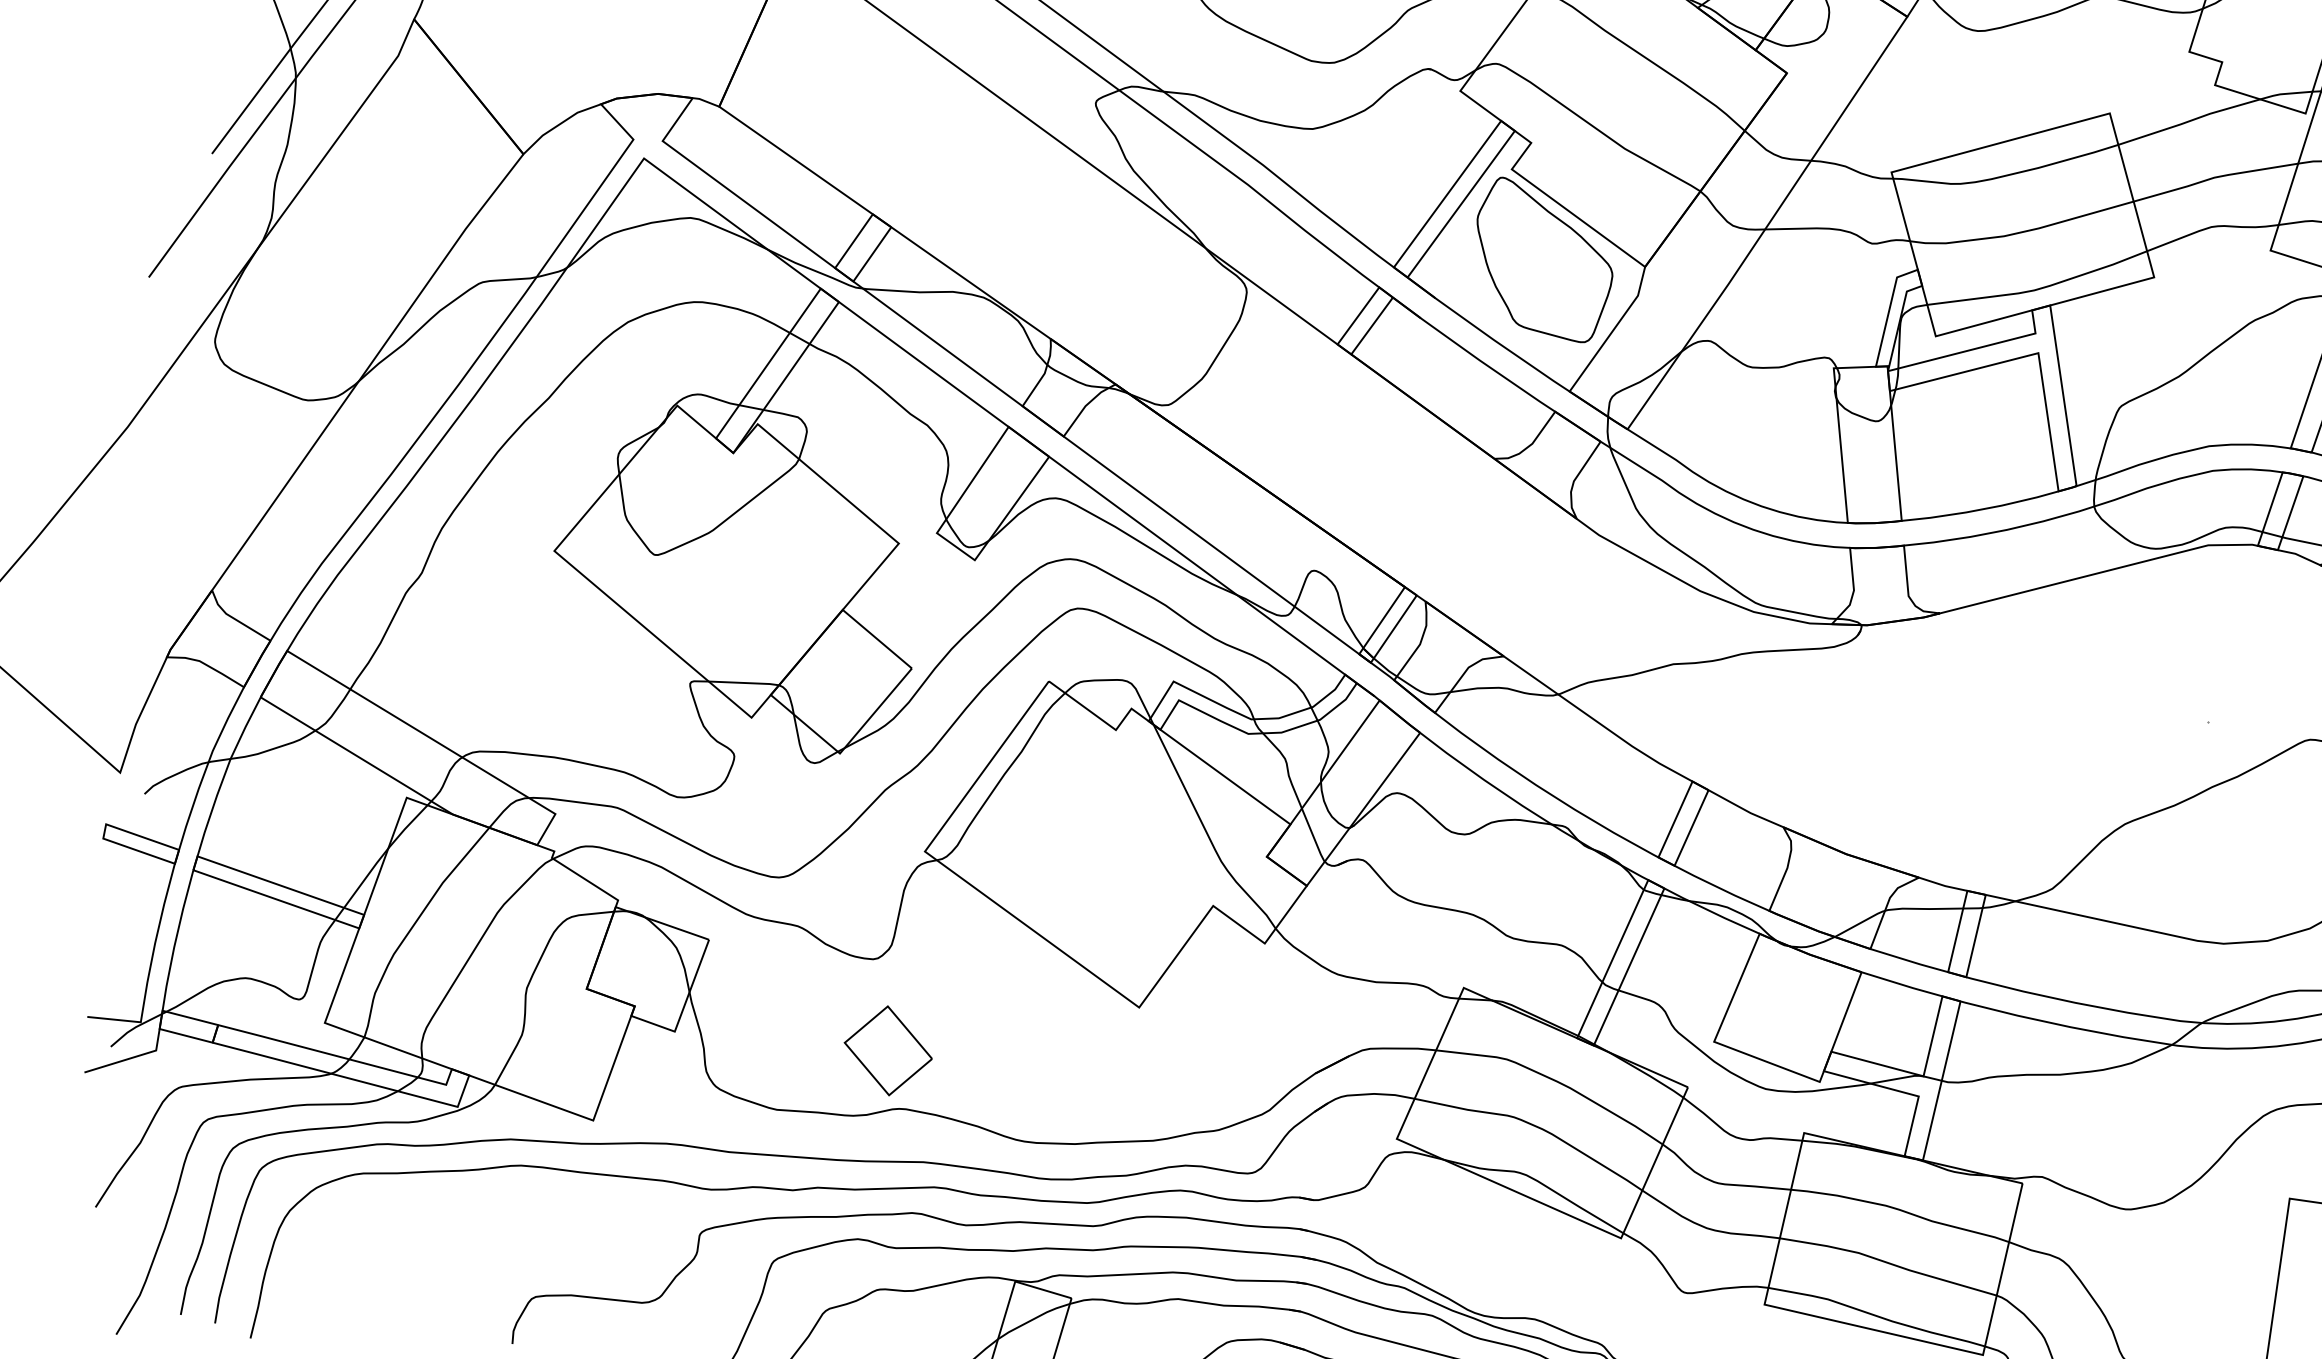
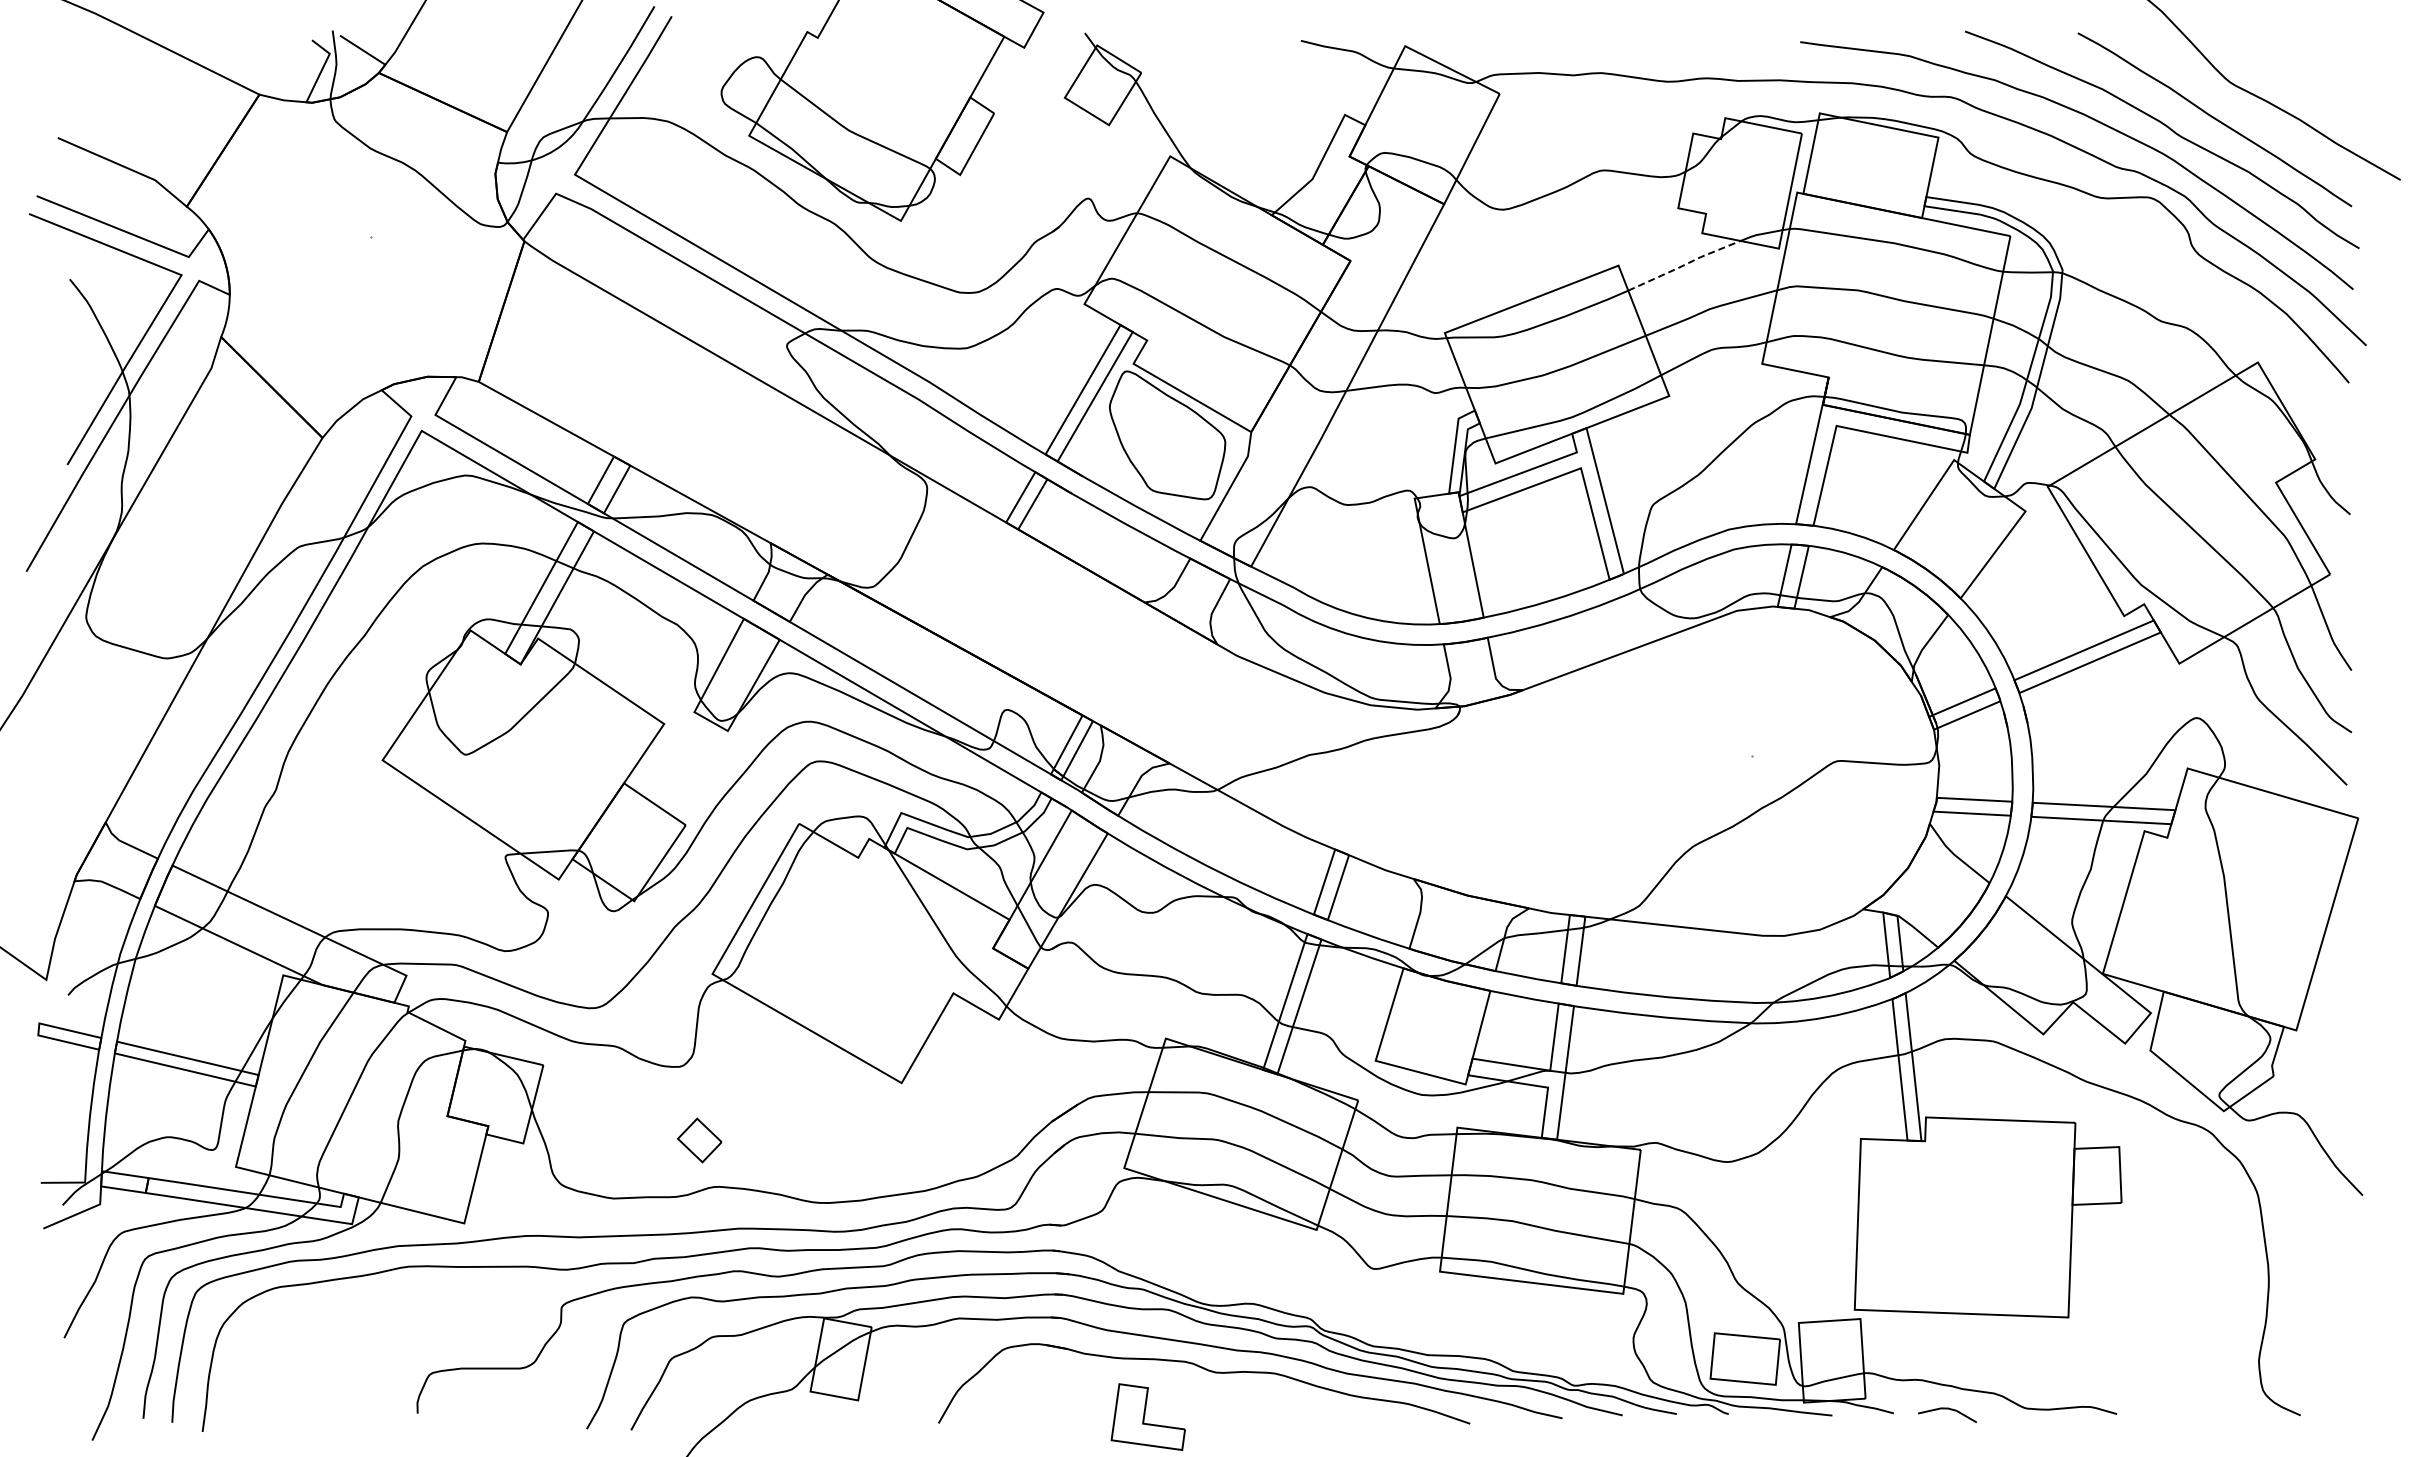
line: (2188, 121) -> (1683, 265), solid -> dashed
part: (887, 1050) -> (699, 1140), size x0.6

